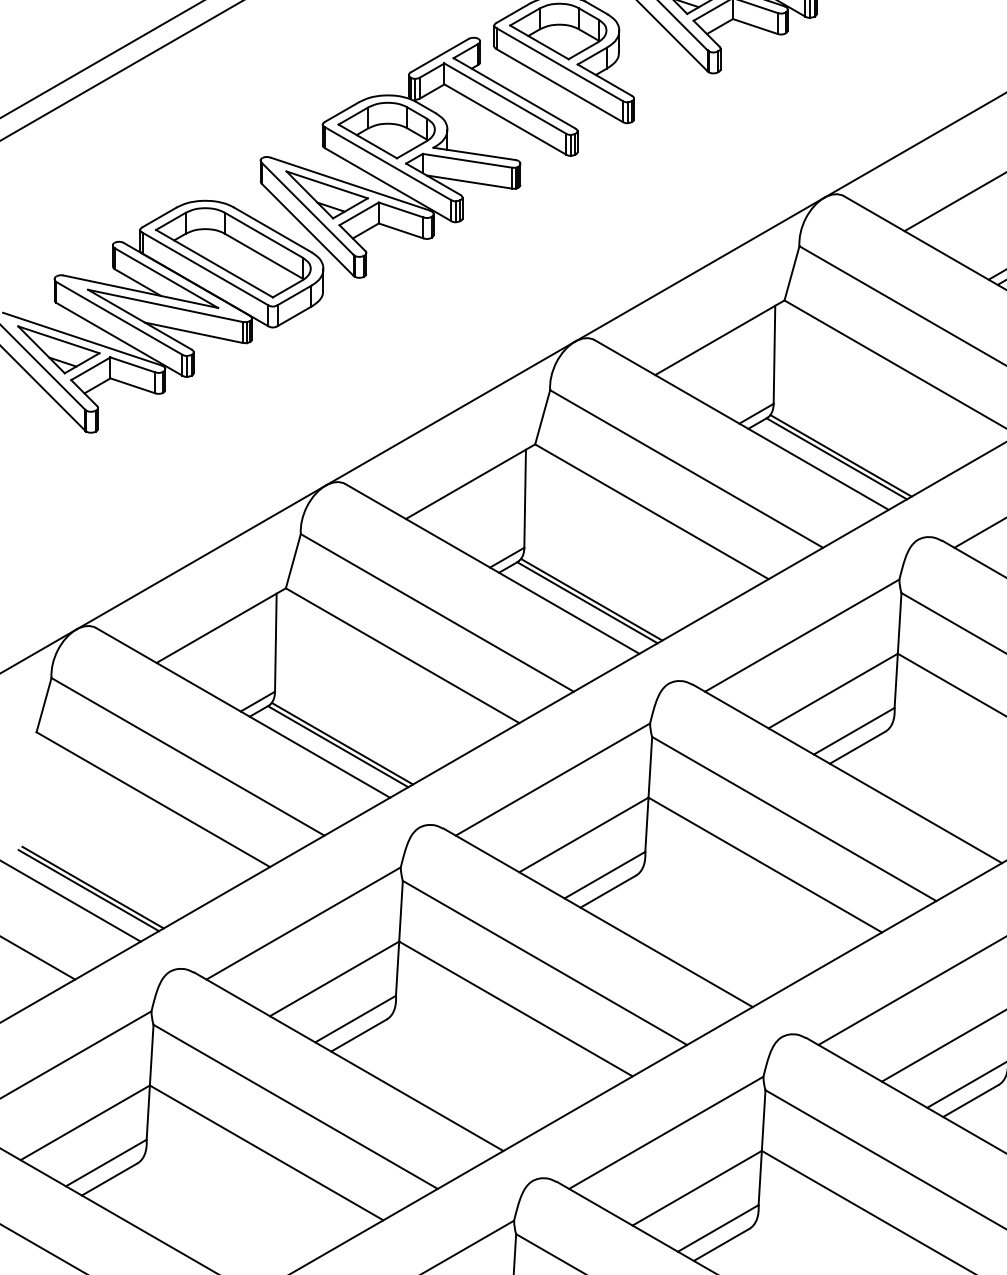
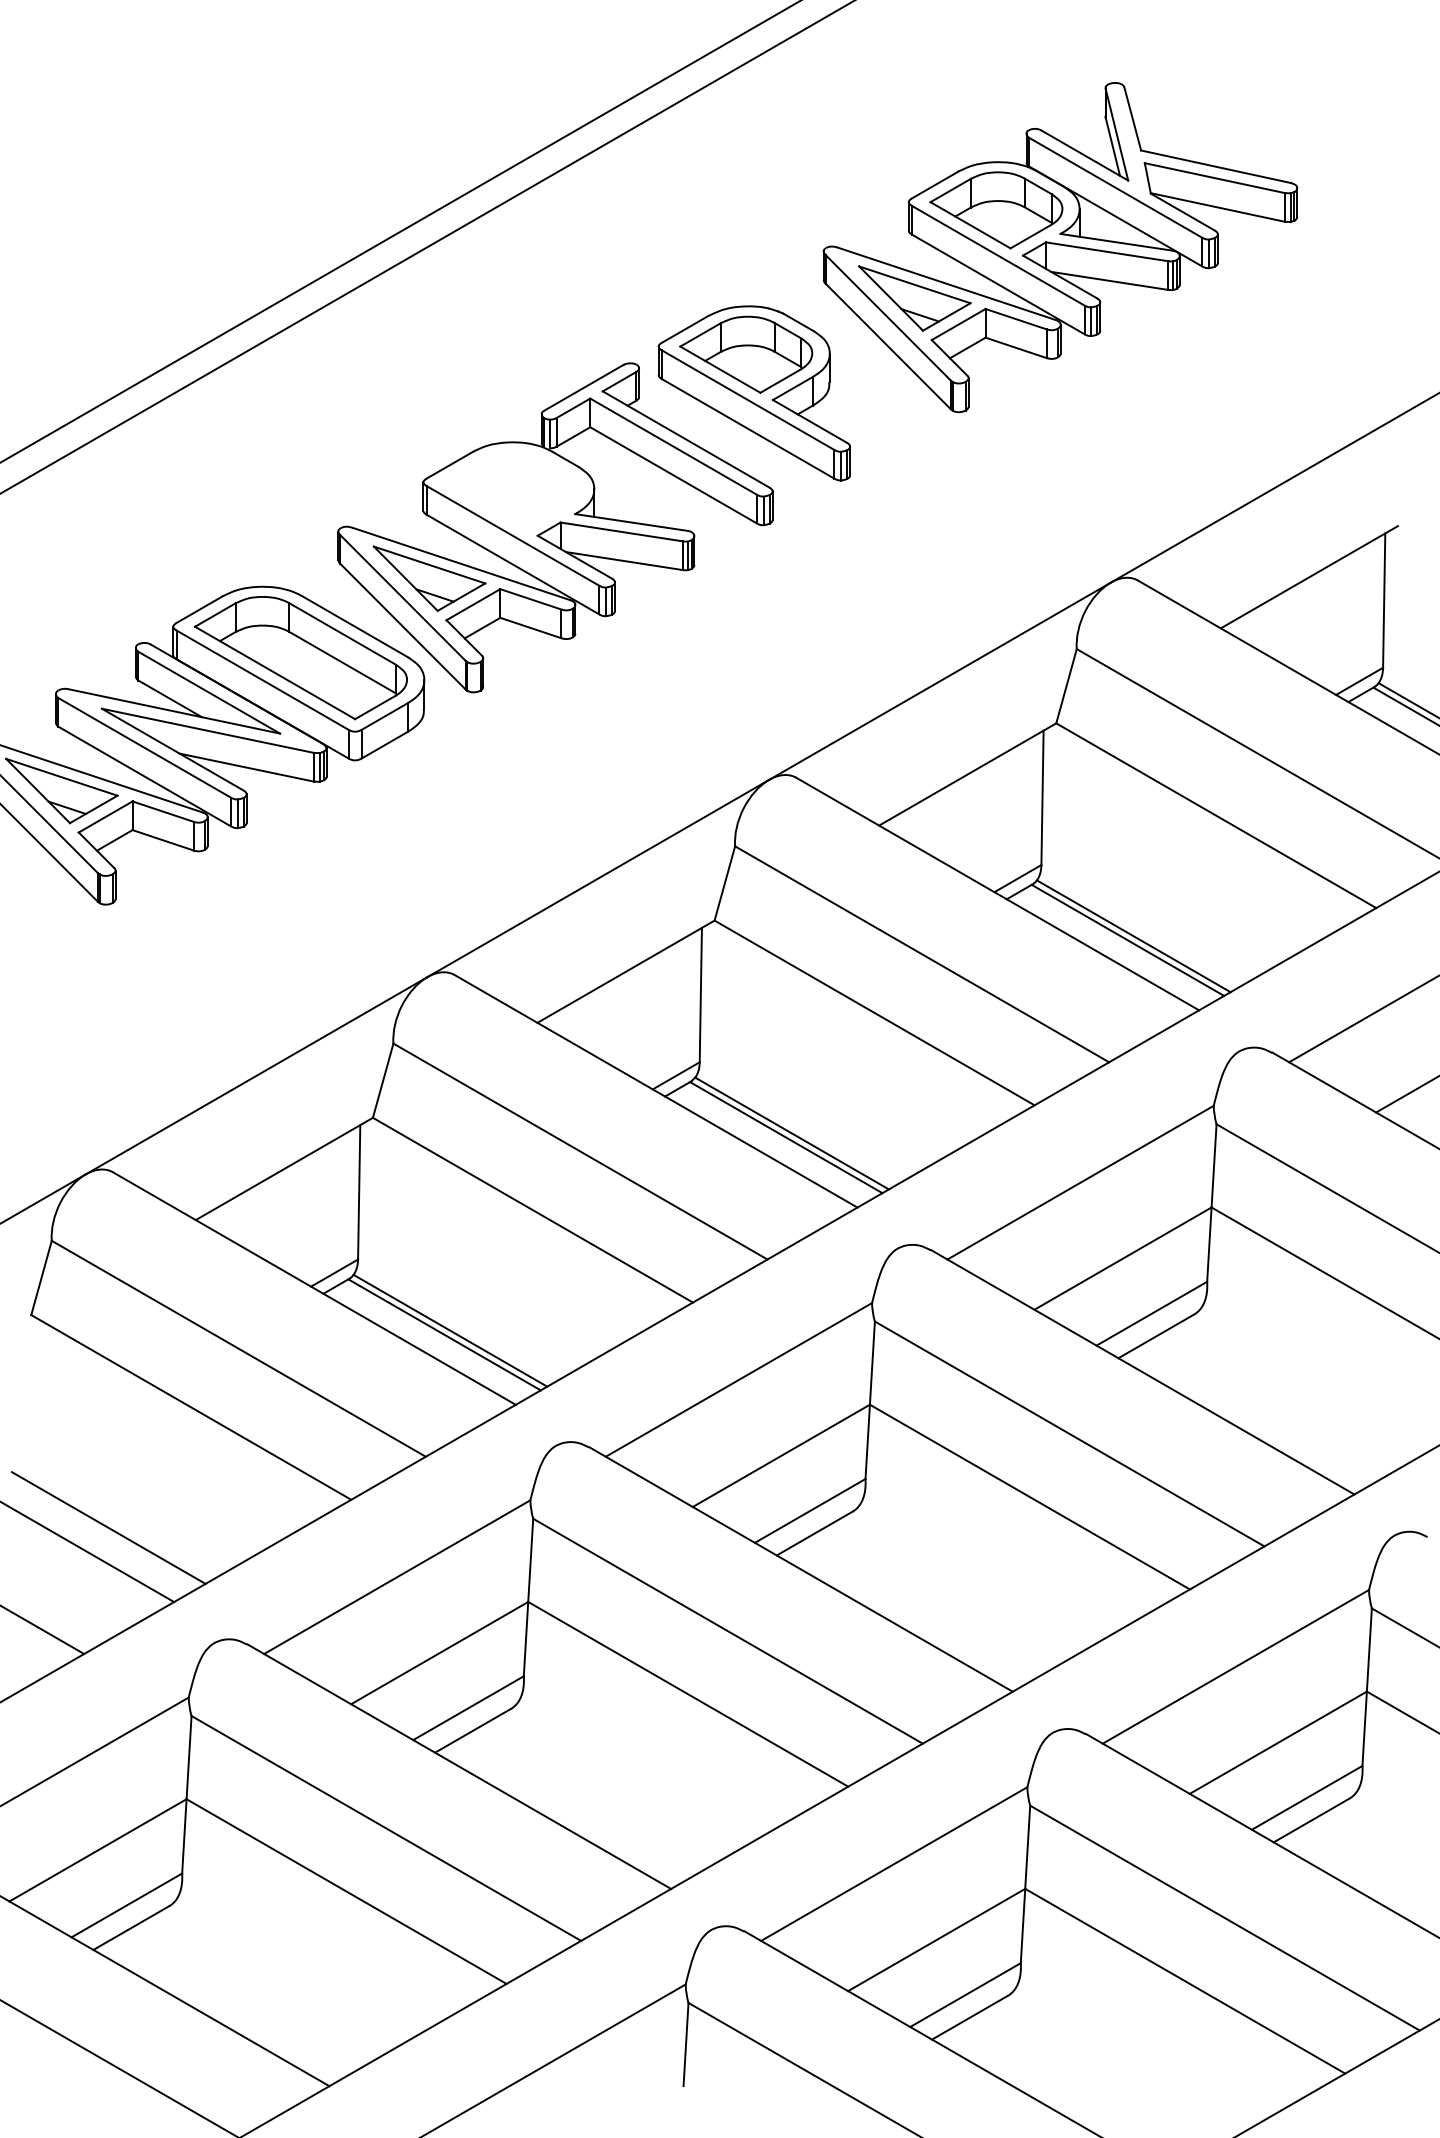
part: (386, 130) -> (510, 490), removed
line: (88, 890) -> (102, 1531), removed

